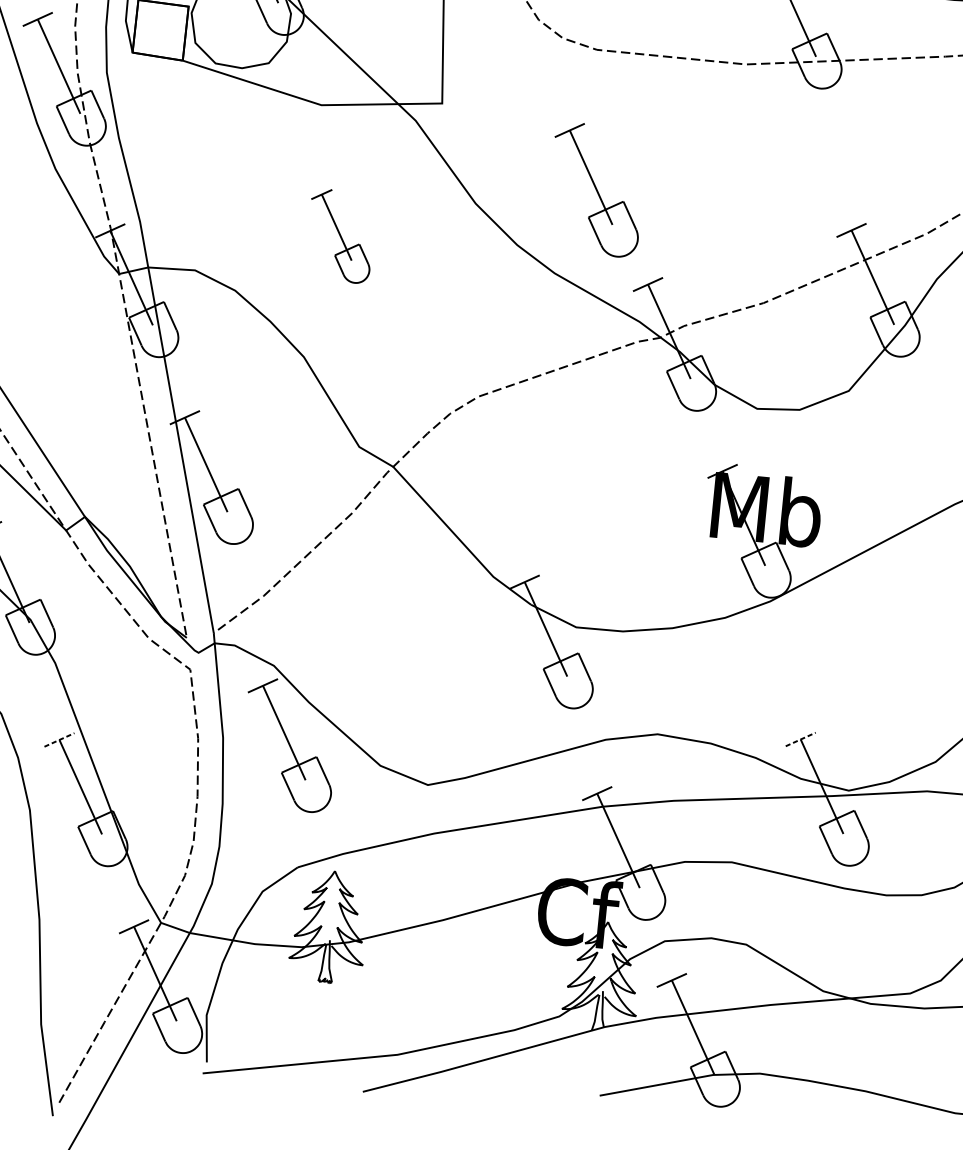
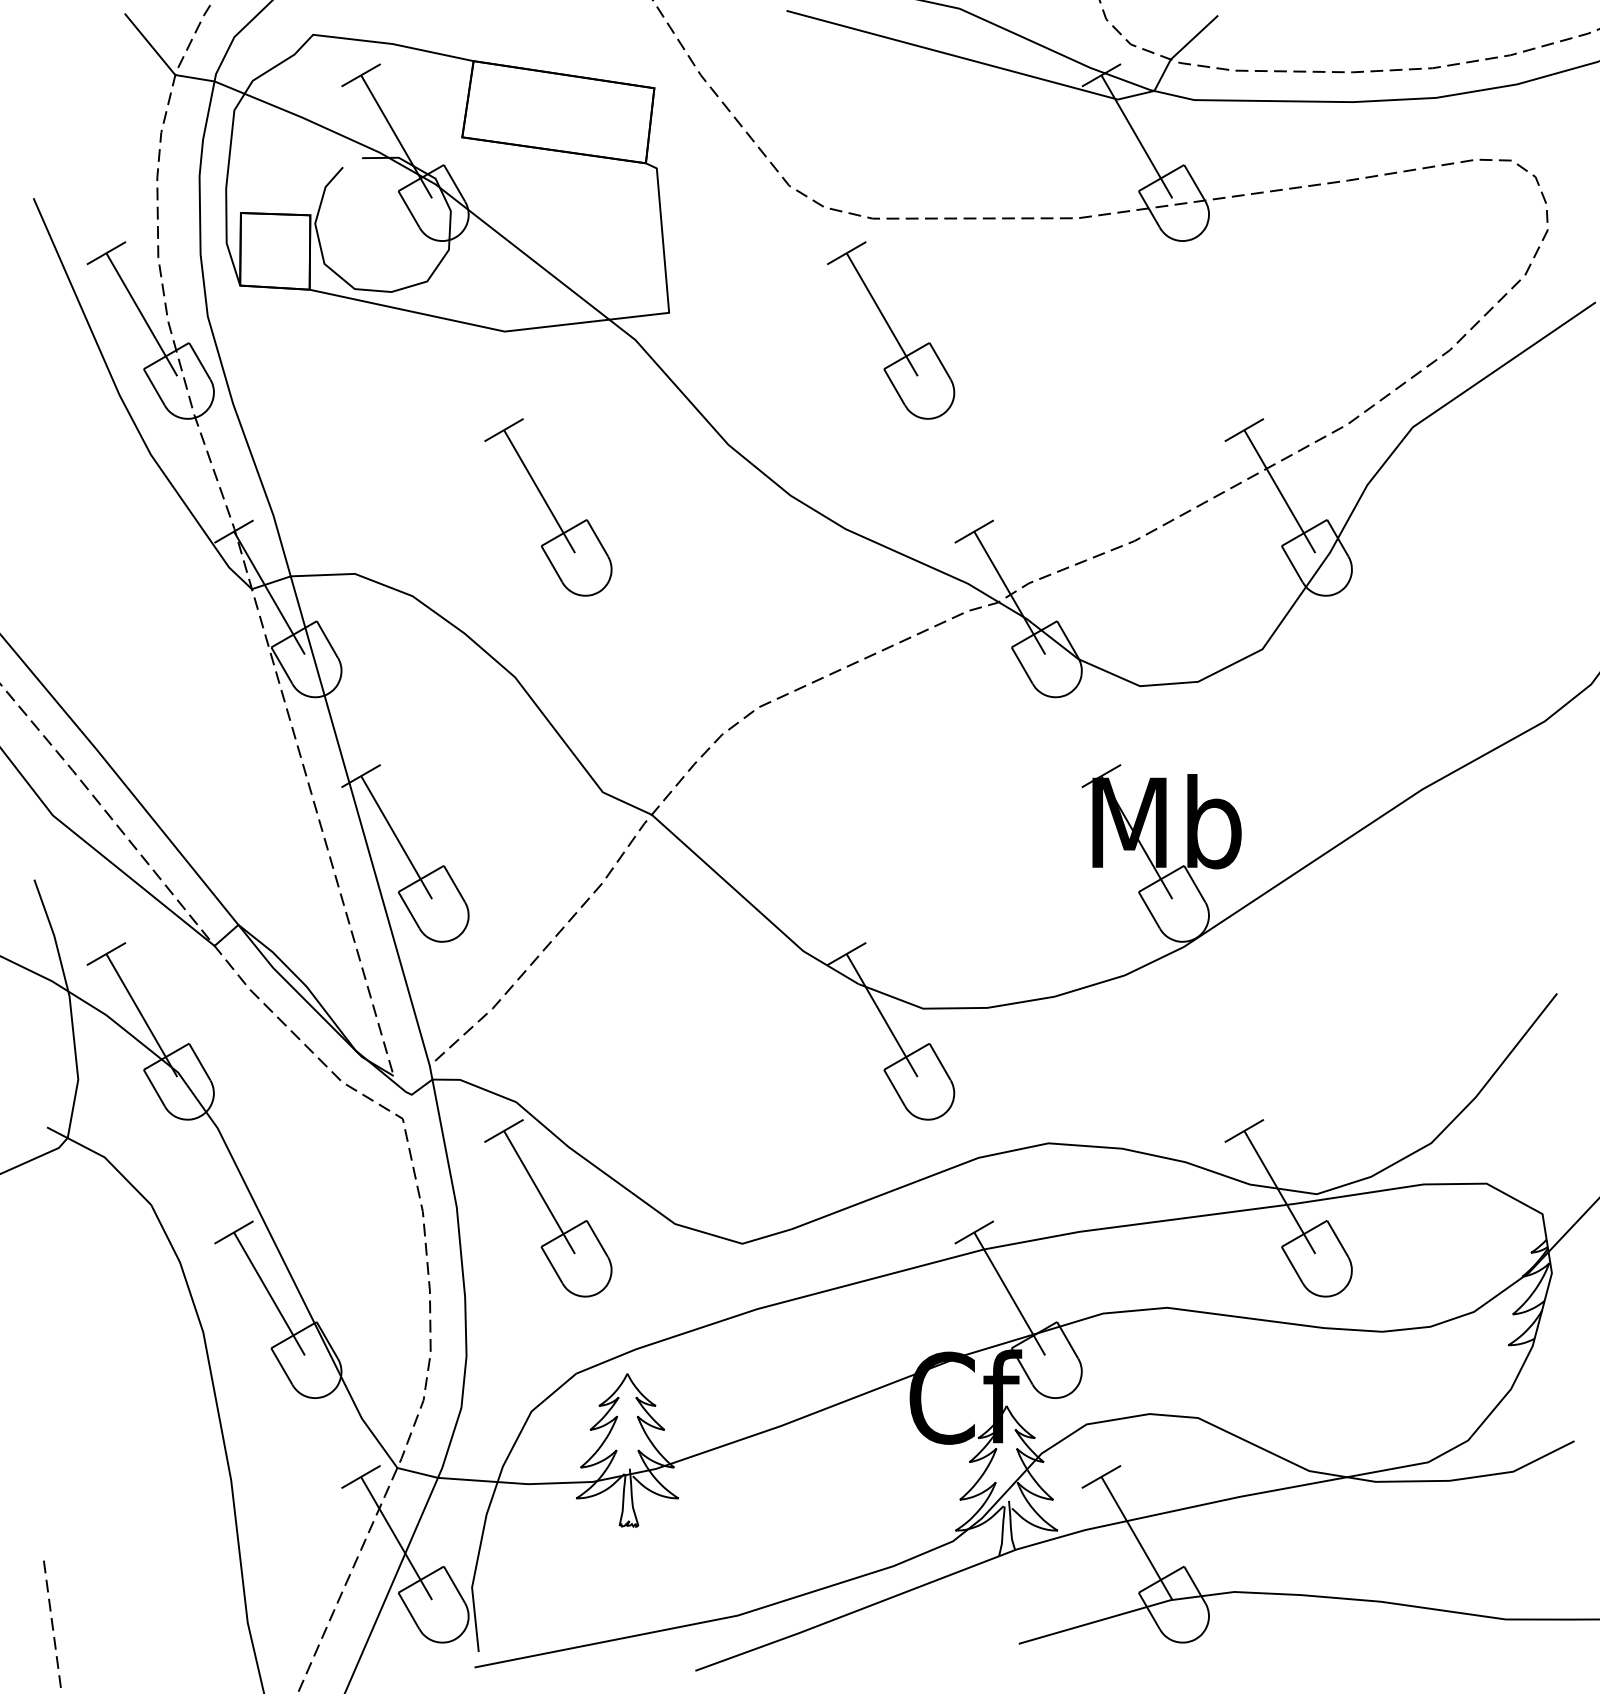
part: (596, 189) -> (891, 330), moved
part: (340, 236) -> (548, 507), size x1.43
line: (800, 739) -> (1244, 1131), dashed -> solid
line: (59, 740) -> (234, 1232), dashed -> solid

